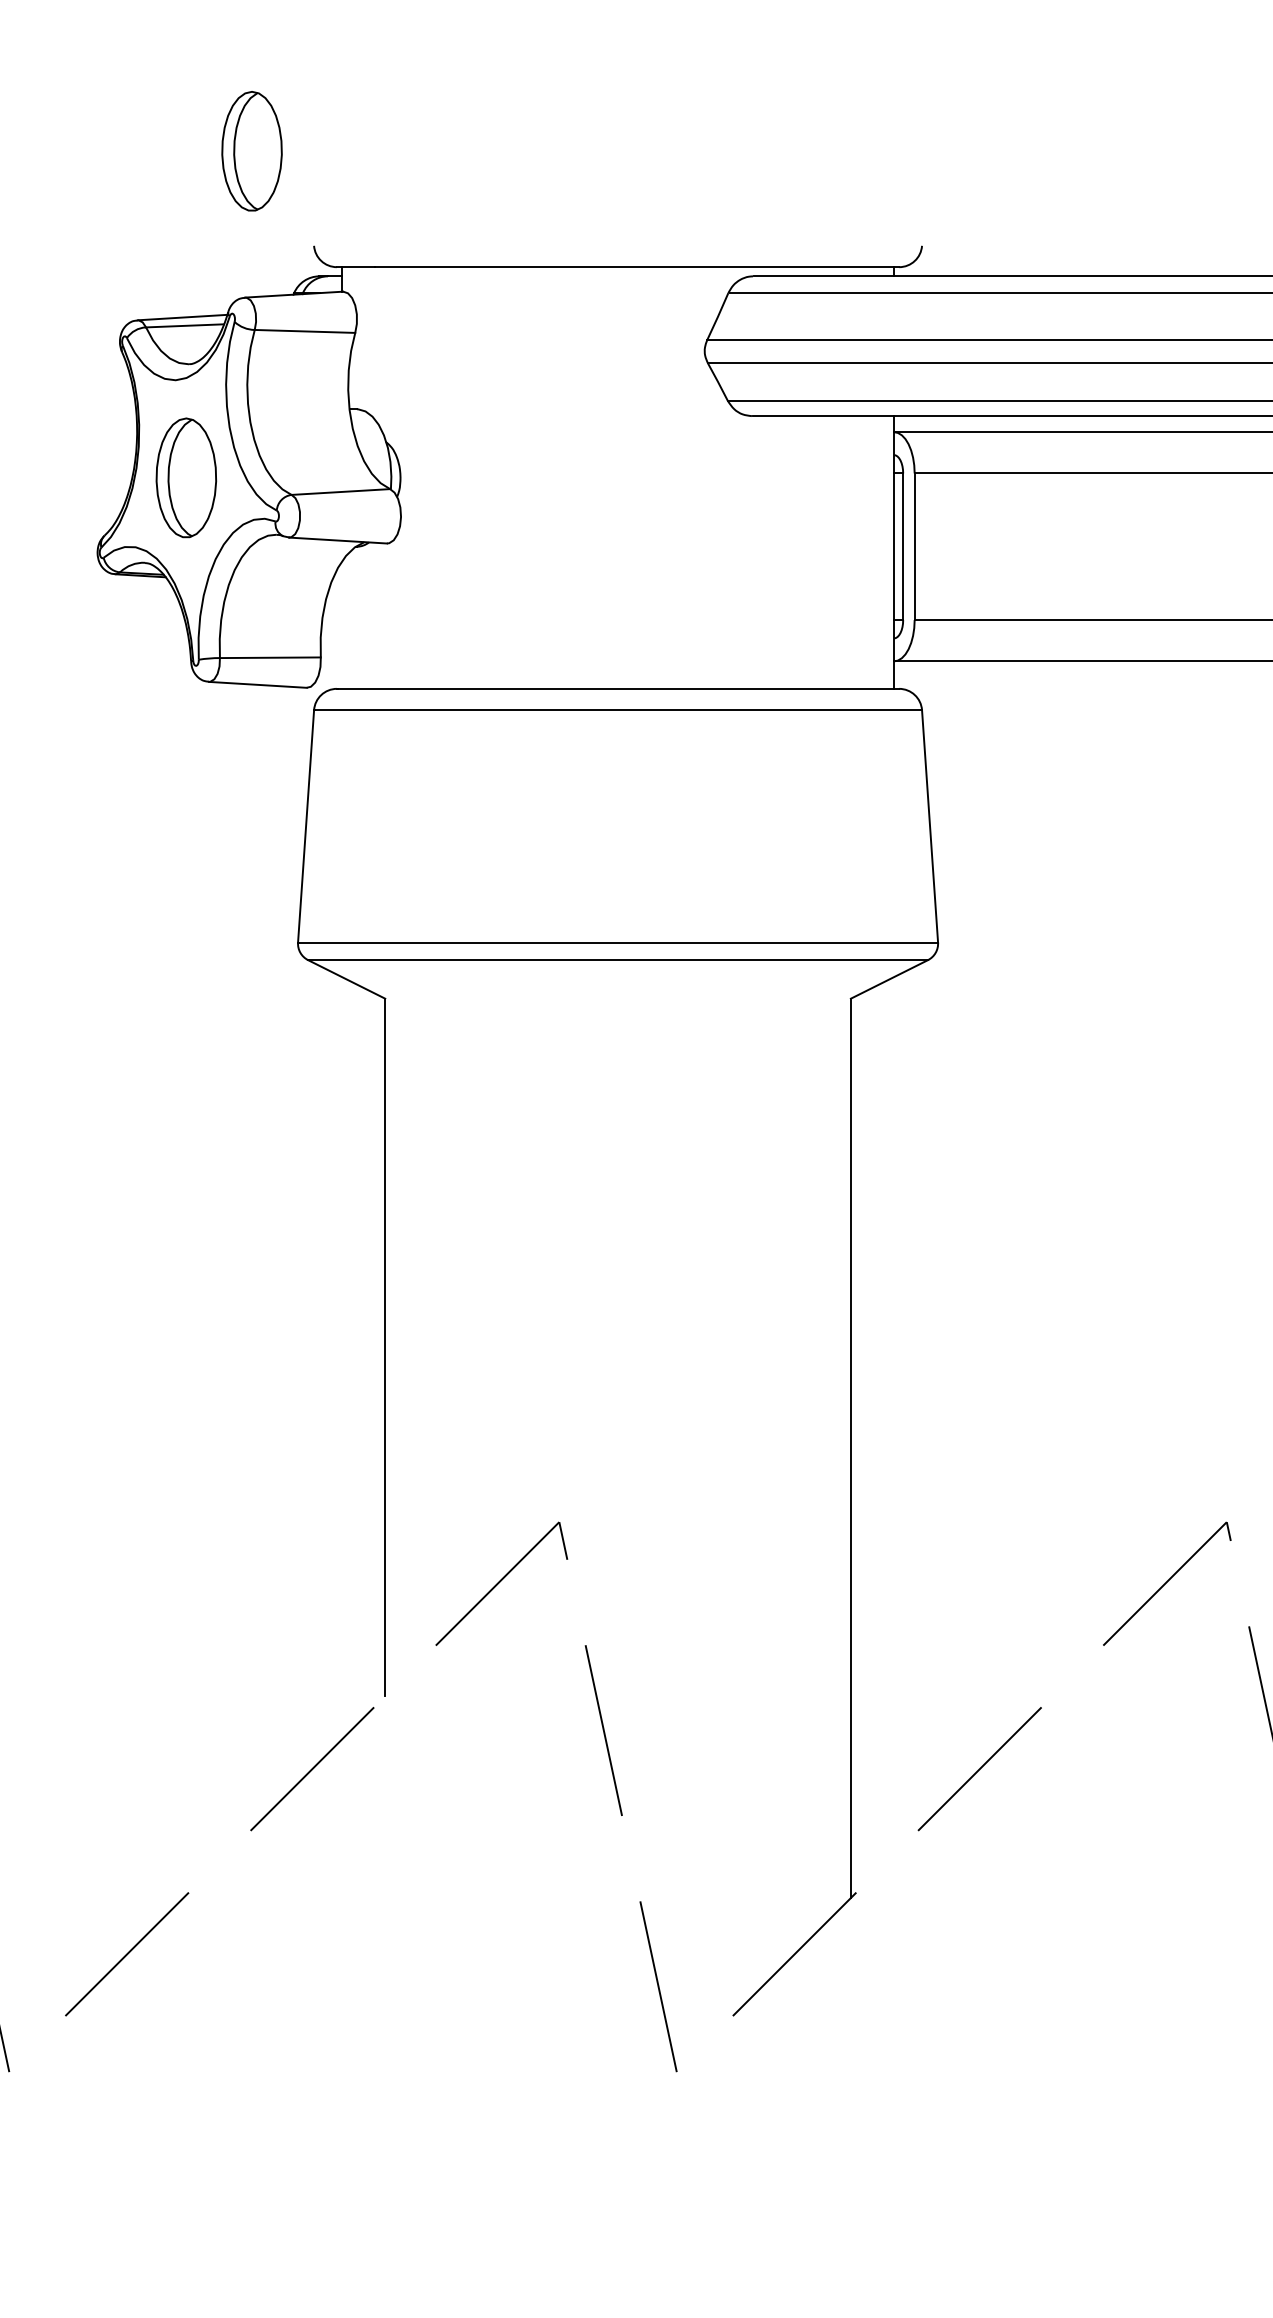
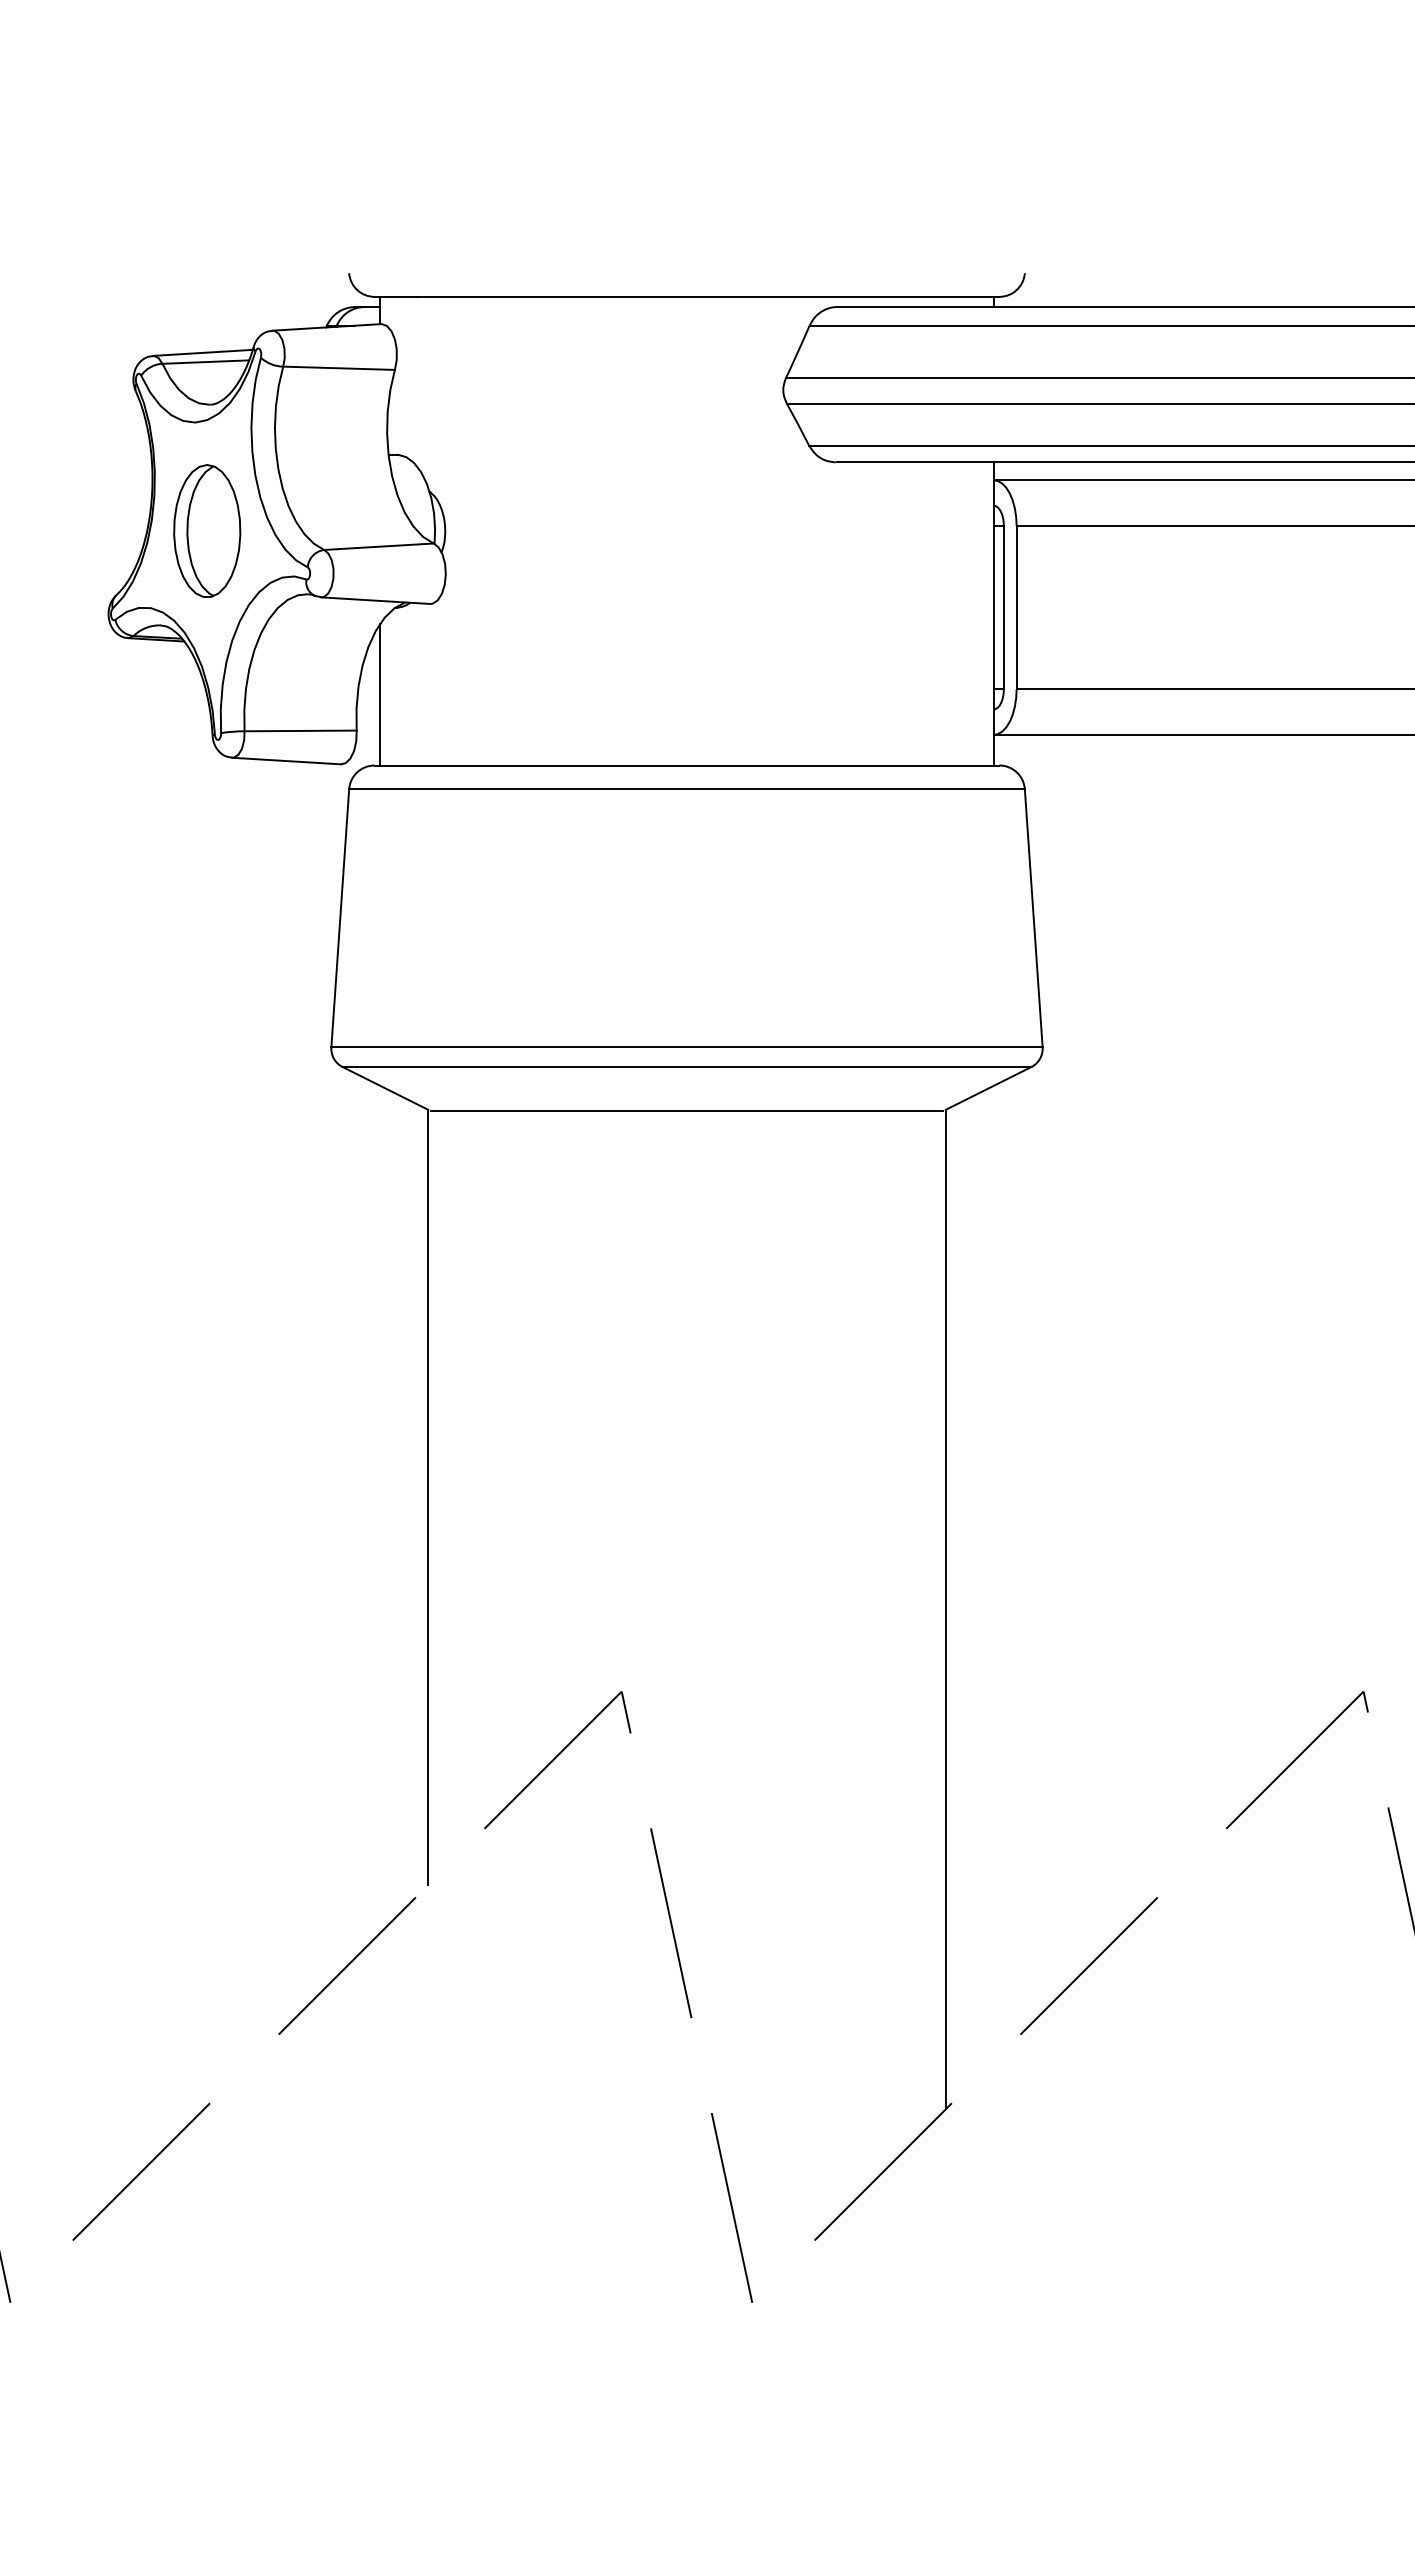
part: (252, 150) -> (280, 167), removed
line: (341, 624) -> (379, 694), added
line: (618, 1000) -> (687, 1111), added

